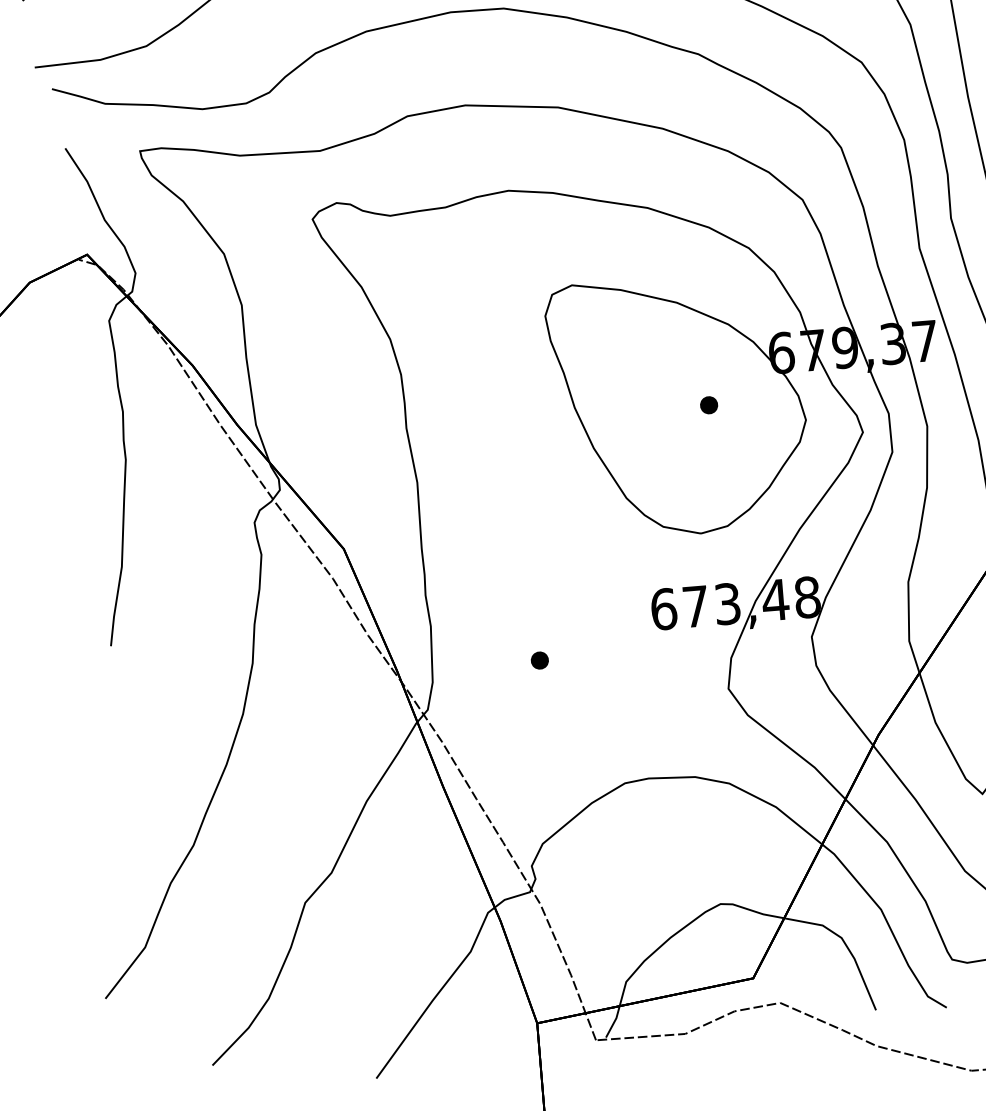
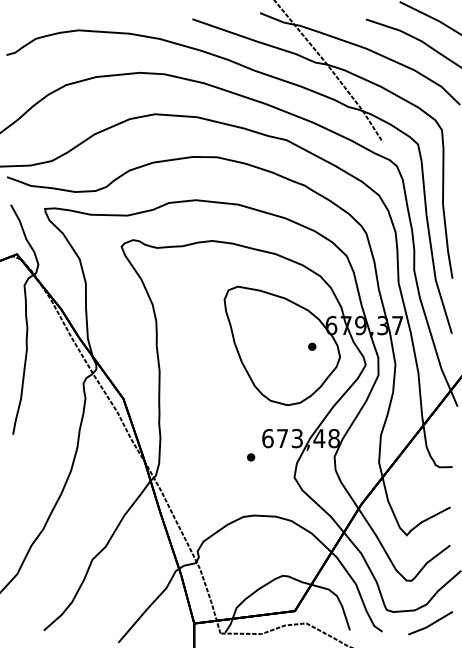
part: (709, 404) -> (312, 346), moved
part: (540, 660) -> (251, 457), moved

